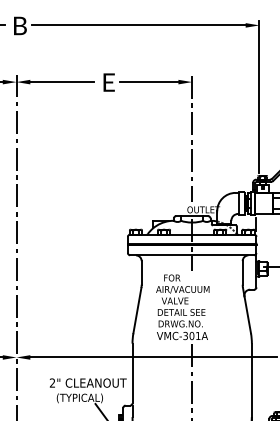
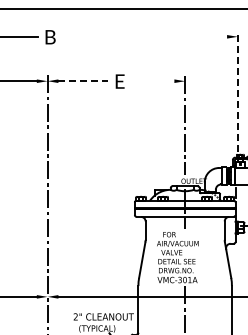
line: (138, 25) -> (143, 36), removed
line: (62, 82) -> (83, 81), solid -> dashed
line: (149, 82) -> (151, 81), removed
line: (259, 96) -> (237, 92), solid -> dashed

